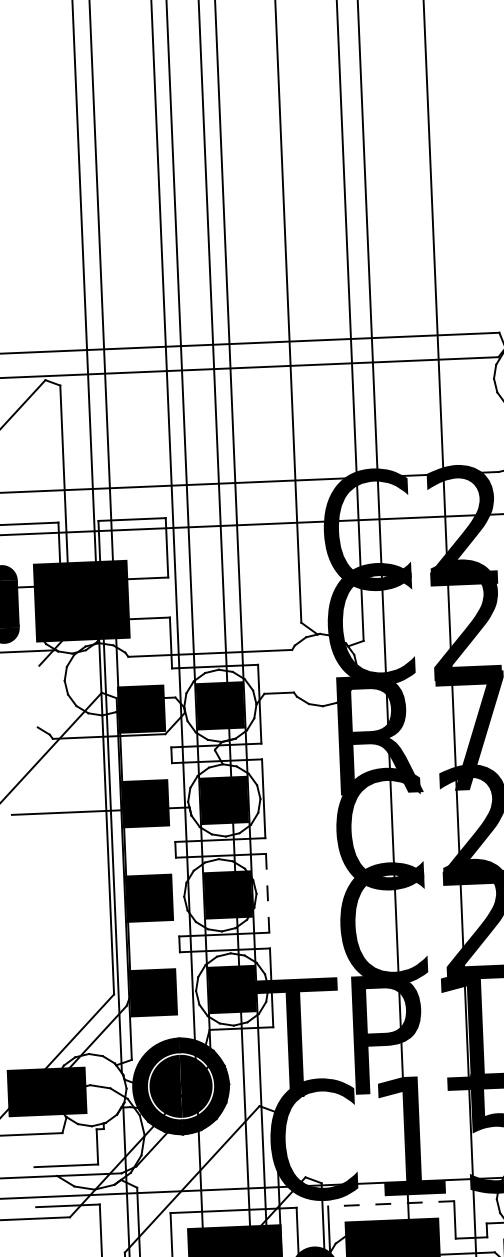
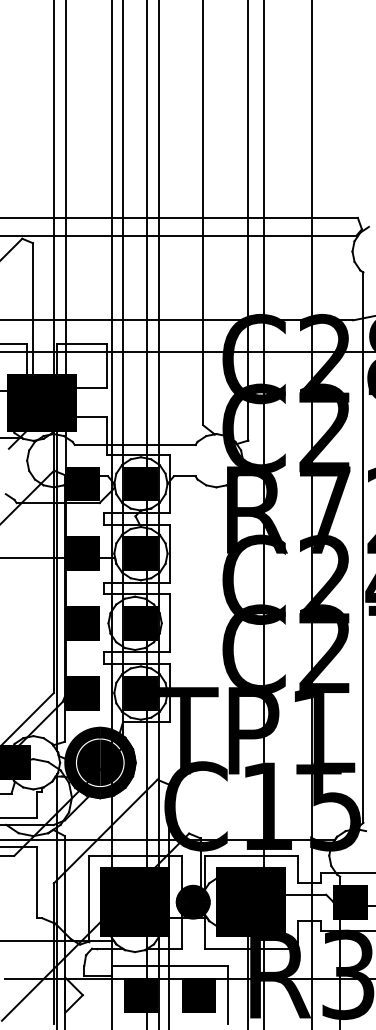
line: (268, 892) -> (170, 622), dashed -> solid
line: (390, 1203) -> (250, 855), dashed -> solid

